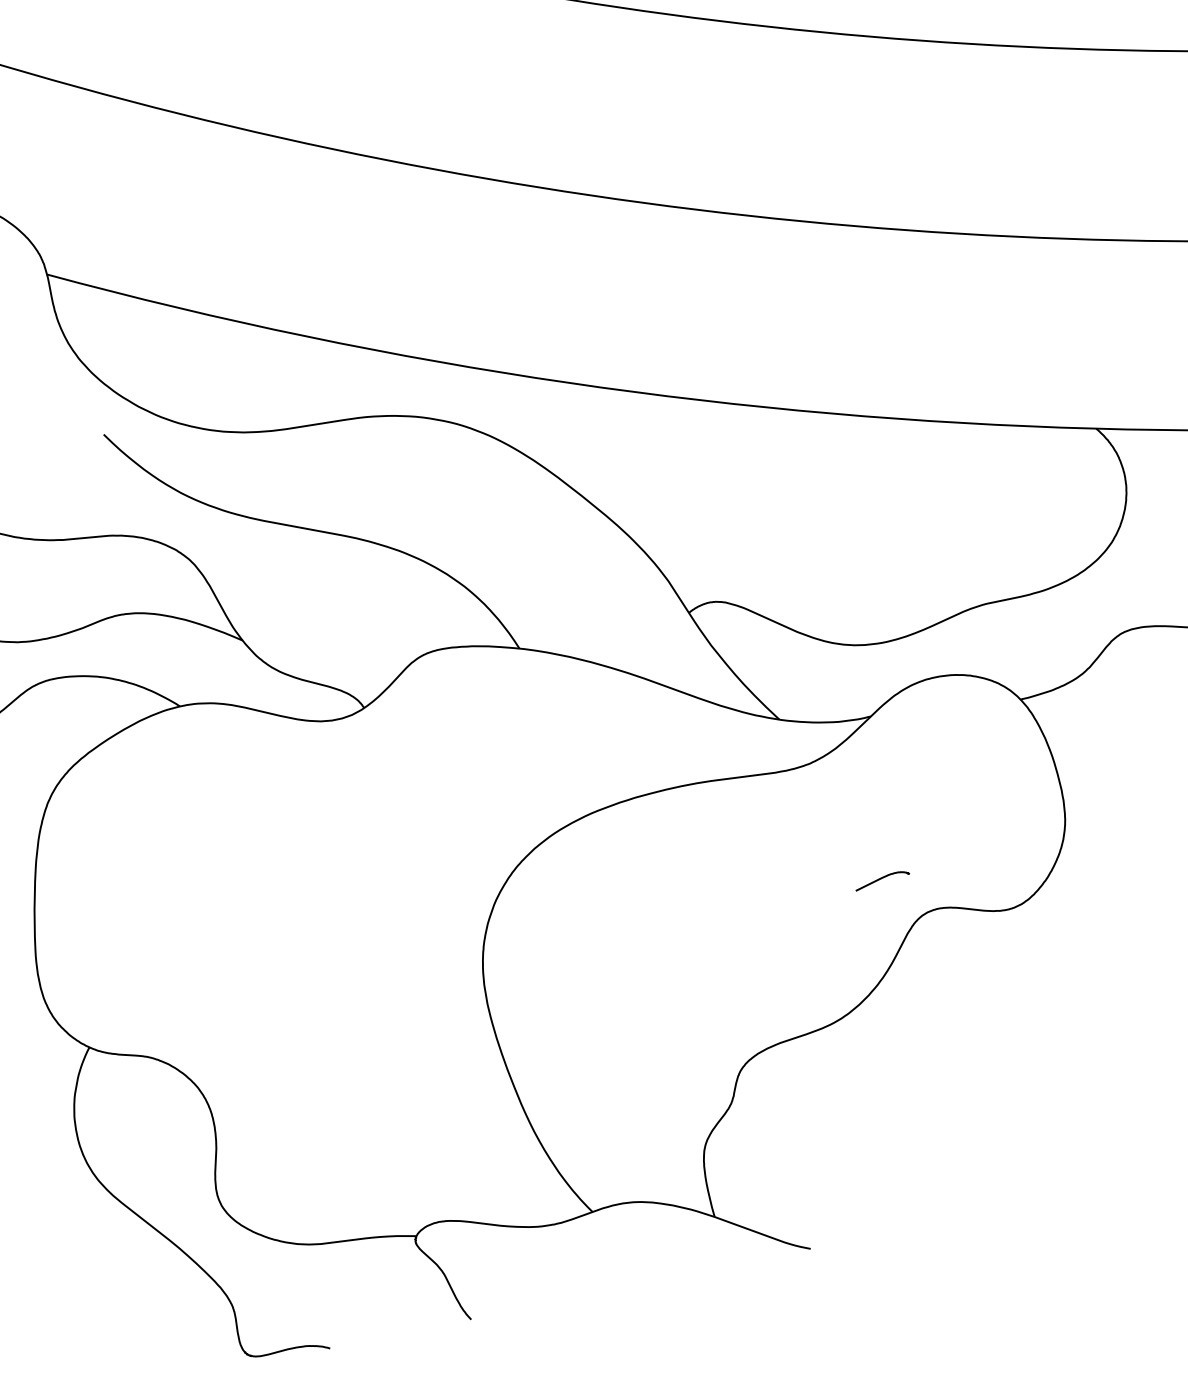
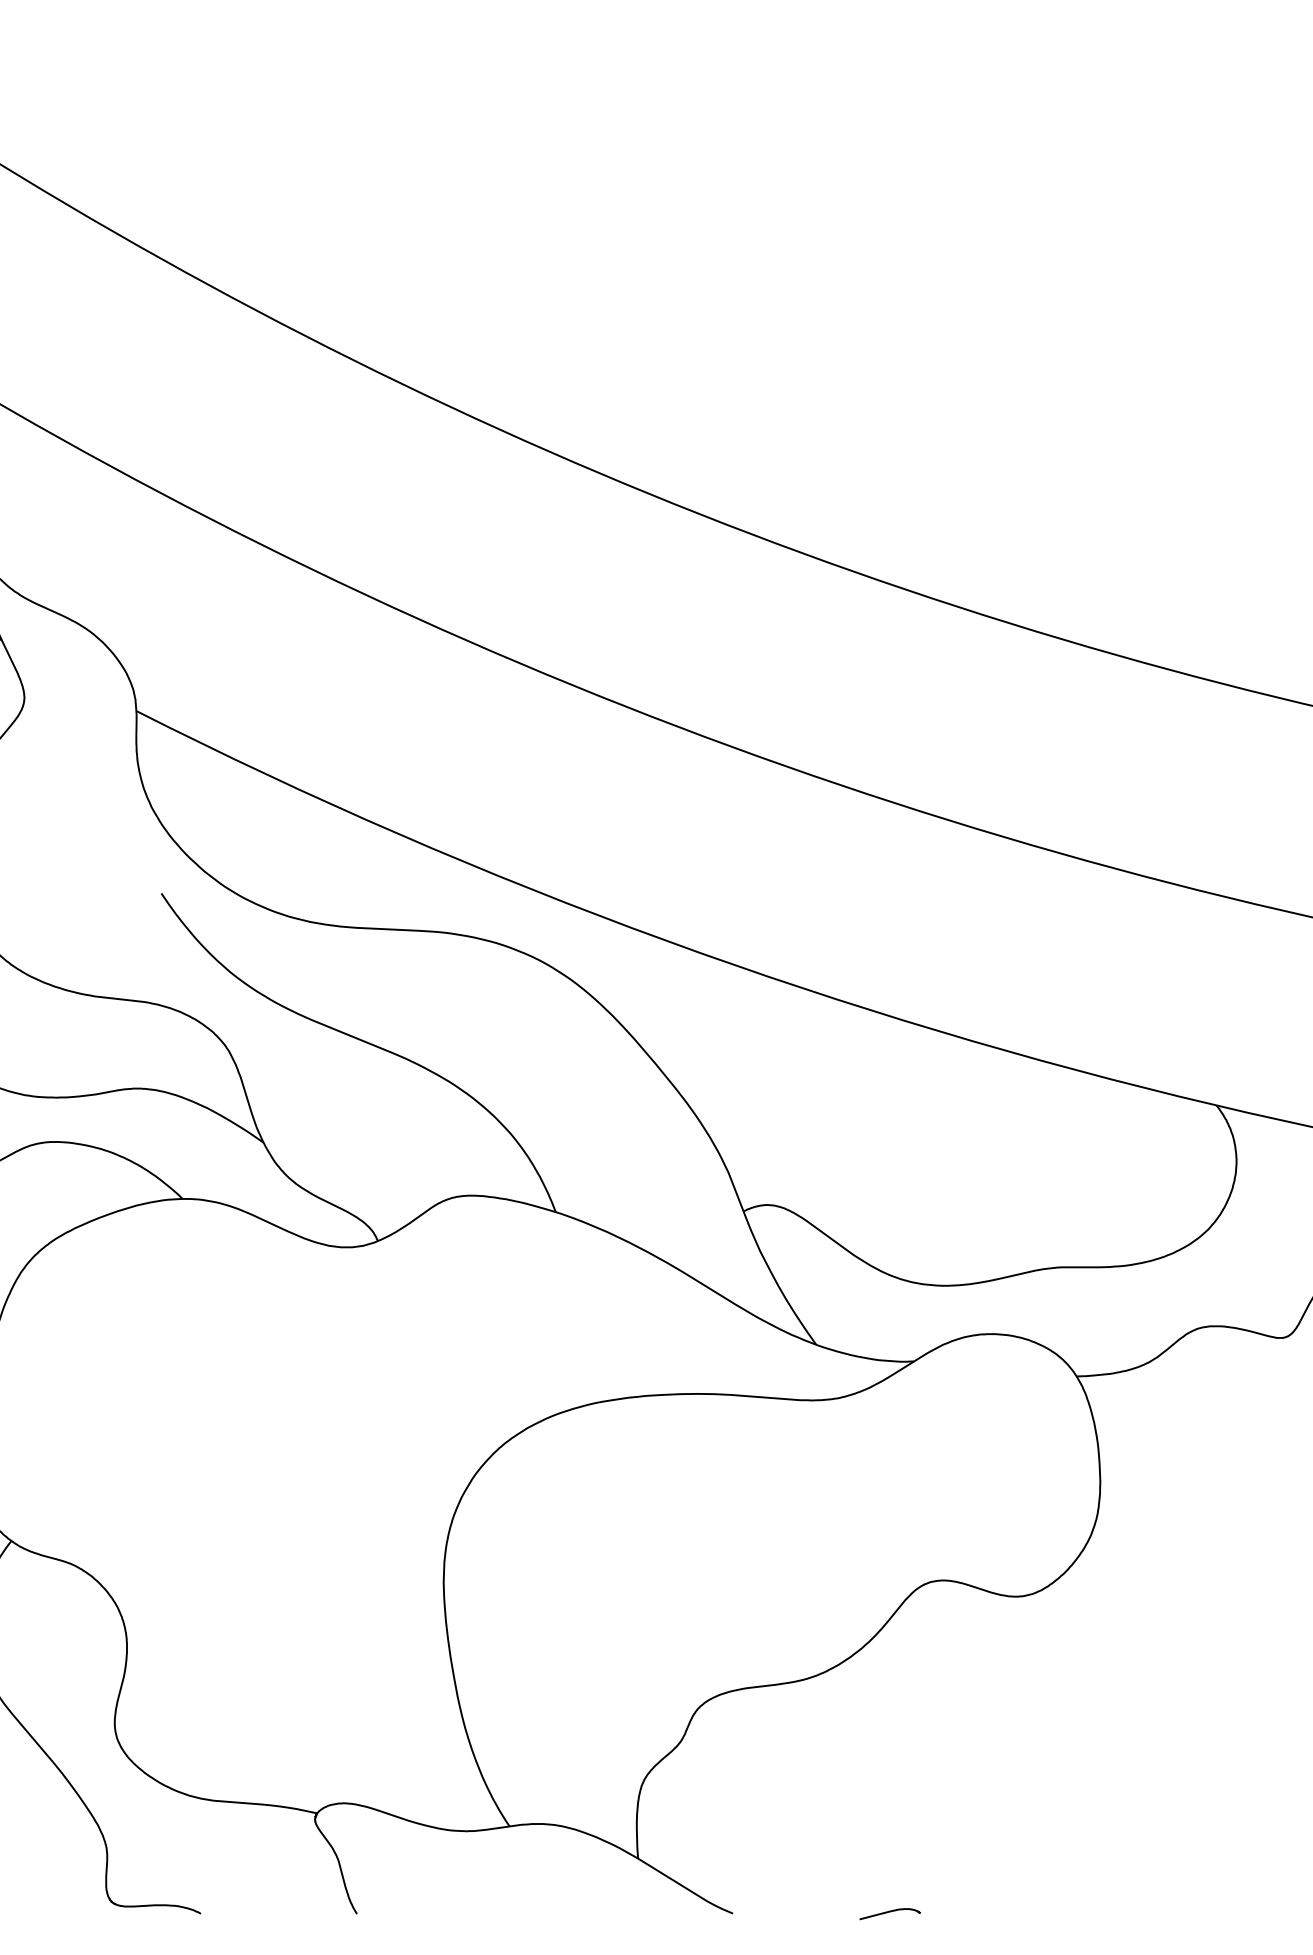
curve: (881, 879) -> (889, 1912), moved

